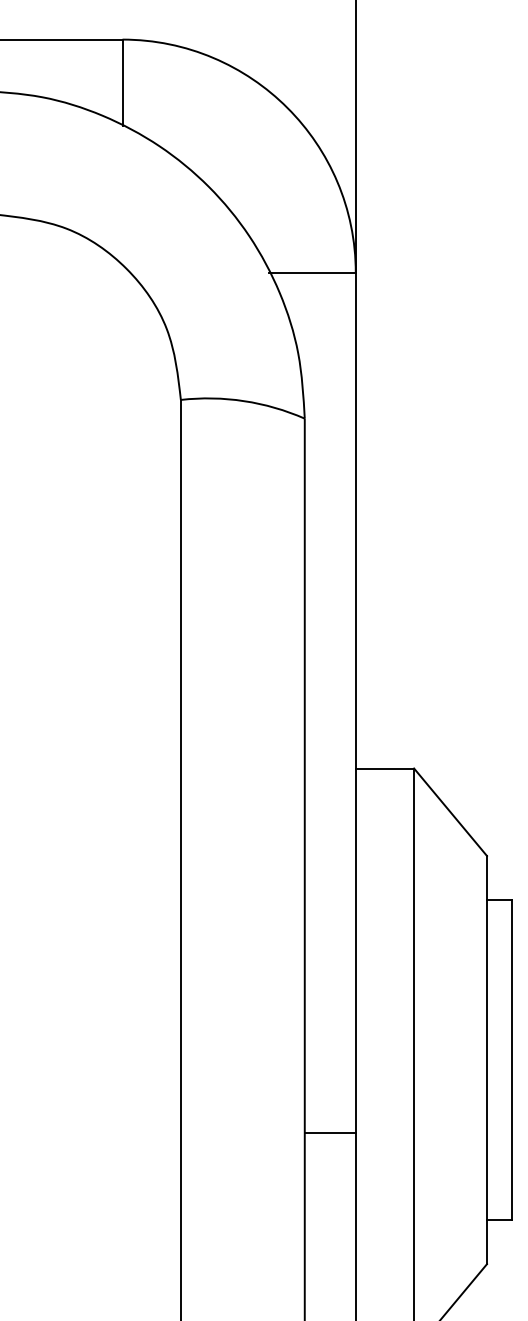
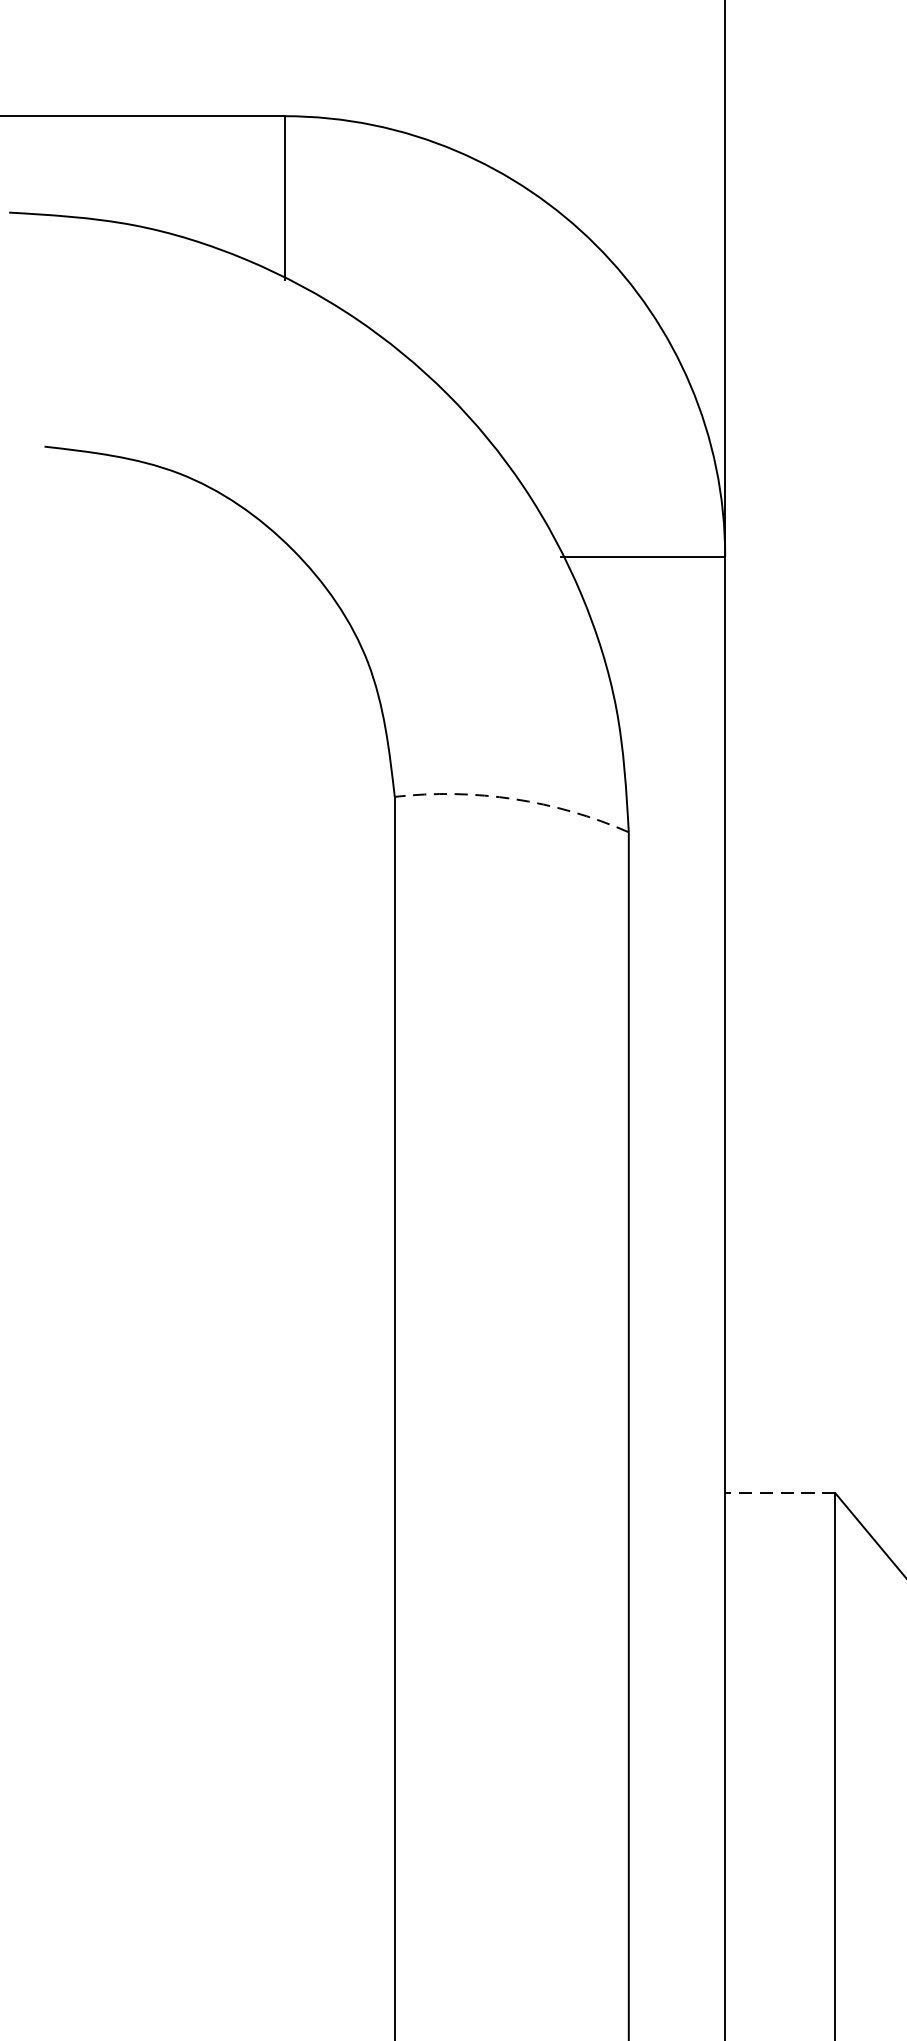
arc: (244, 401) -> (514, 799), solid -> dashed
line: (384, 768) -> (779, 1493), solid -> dashed

